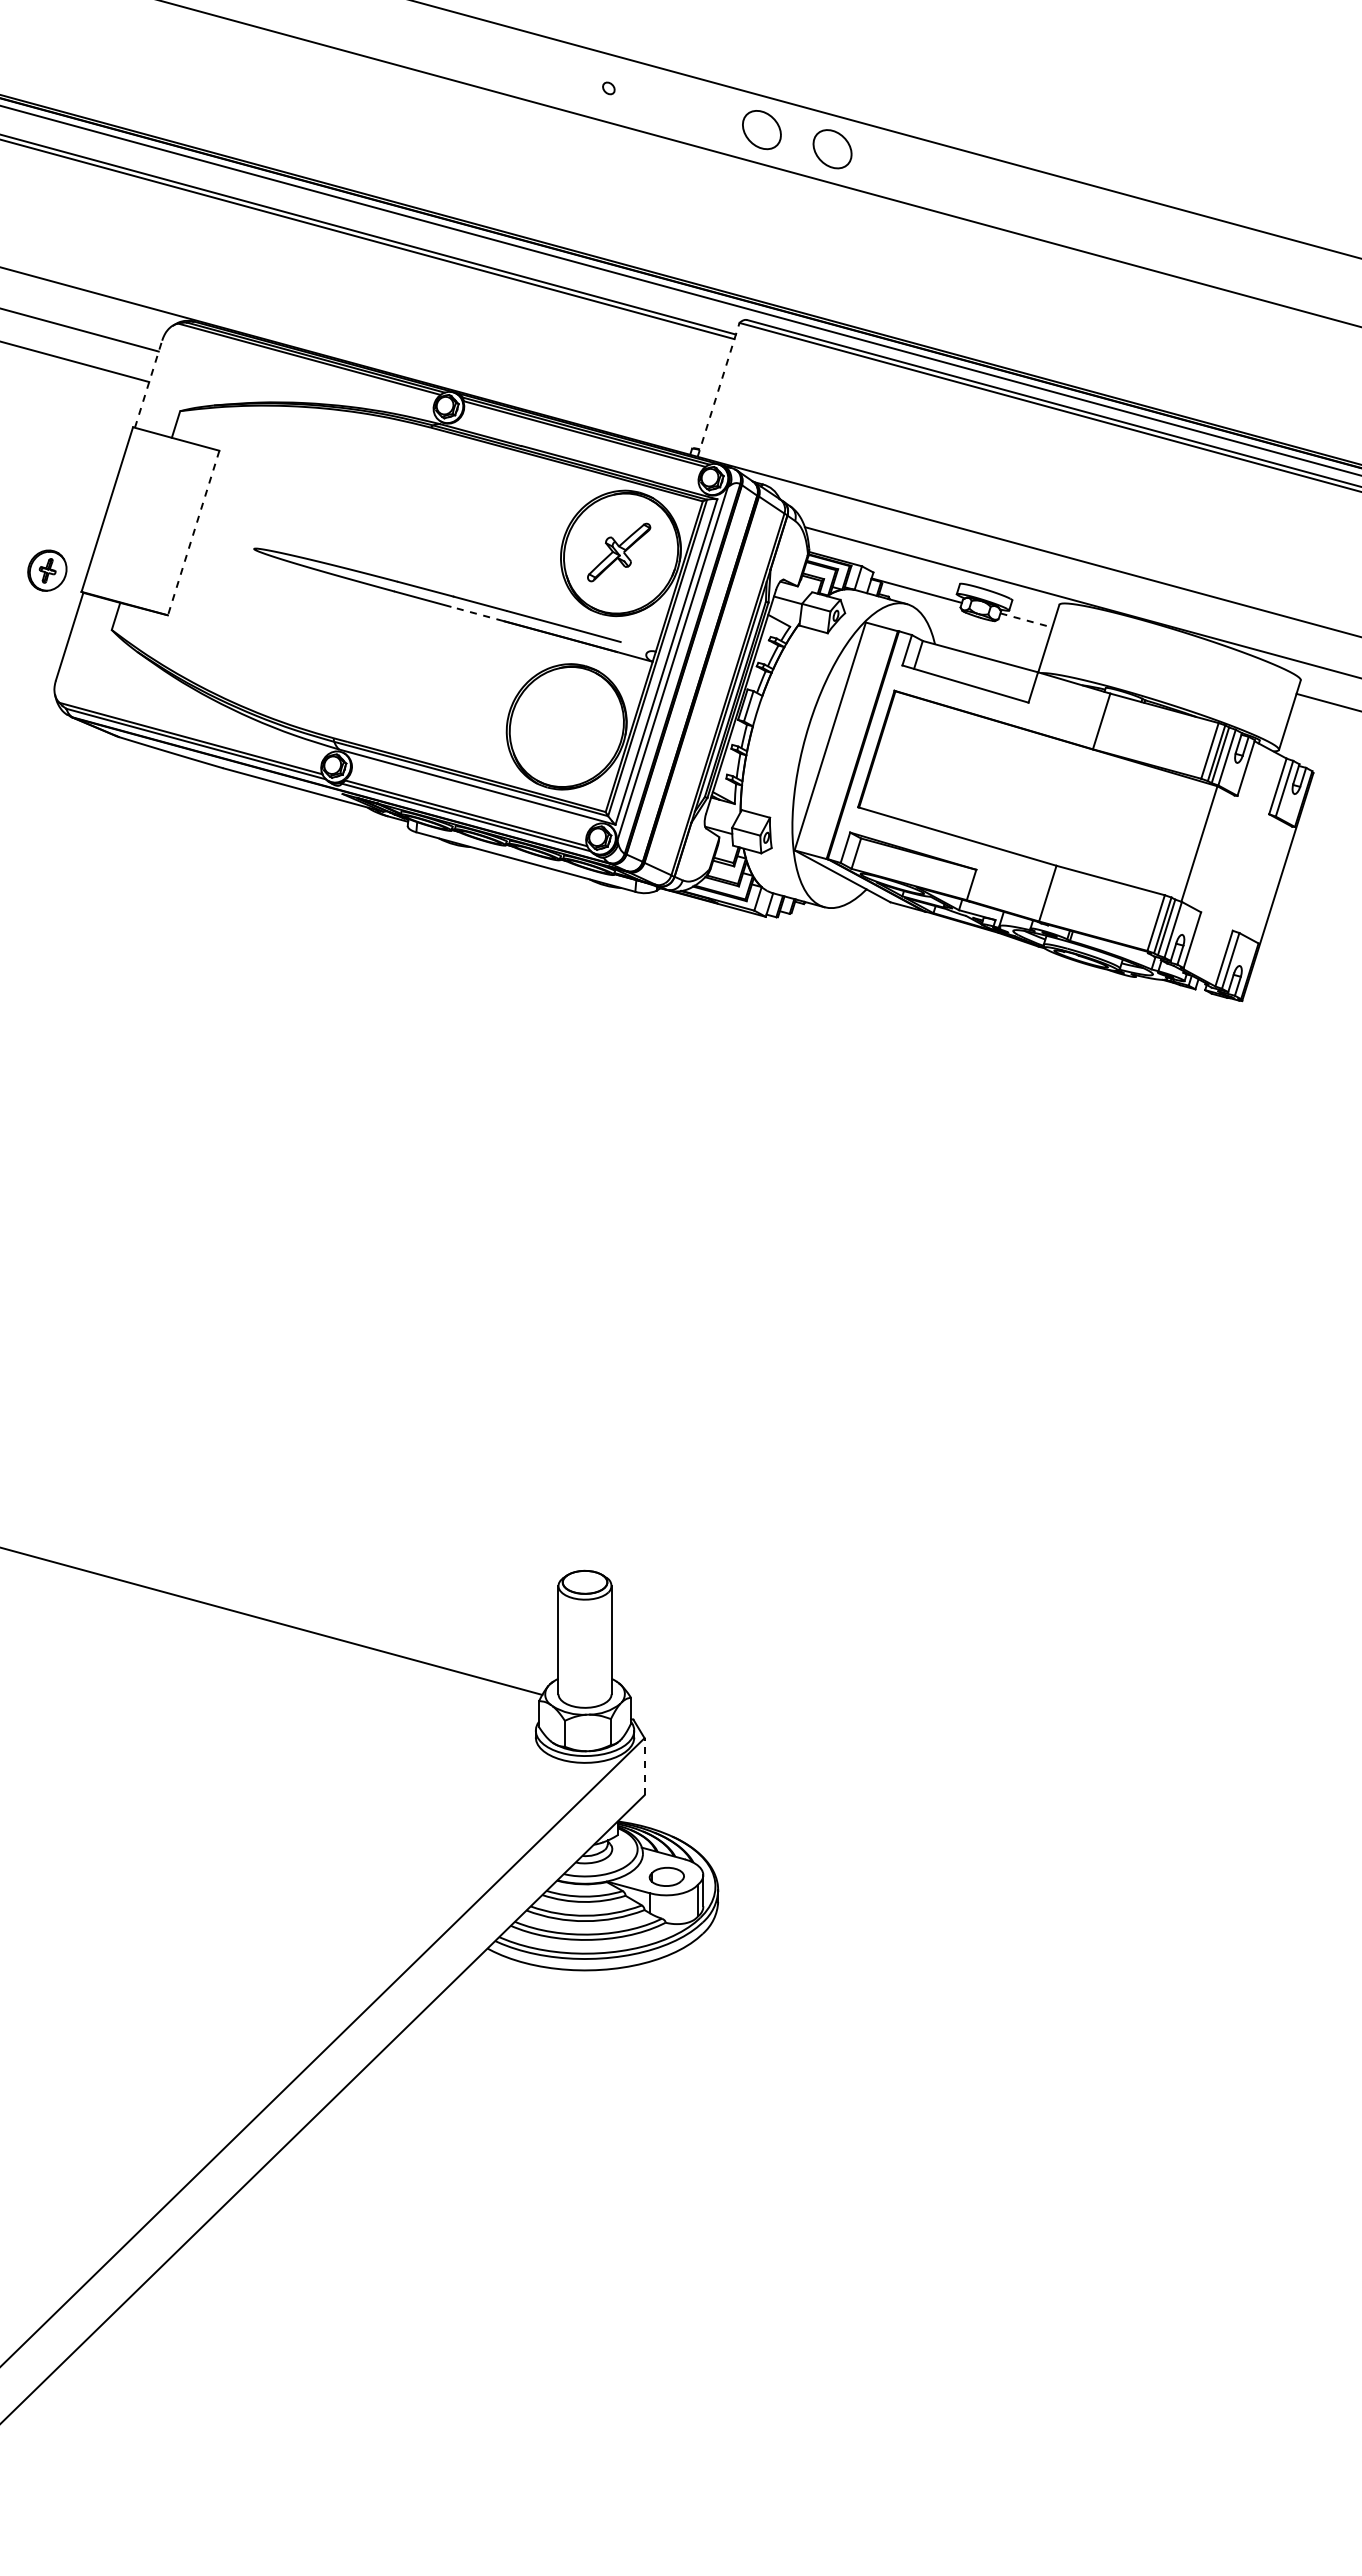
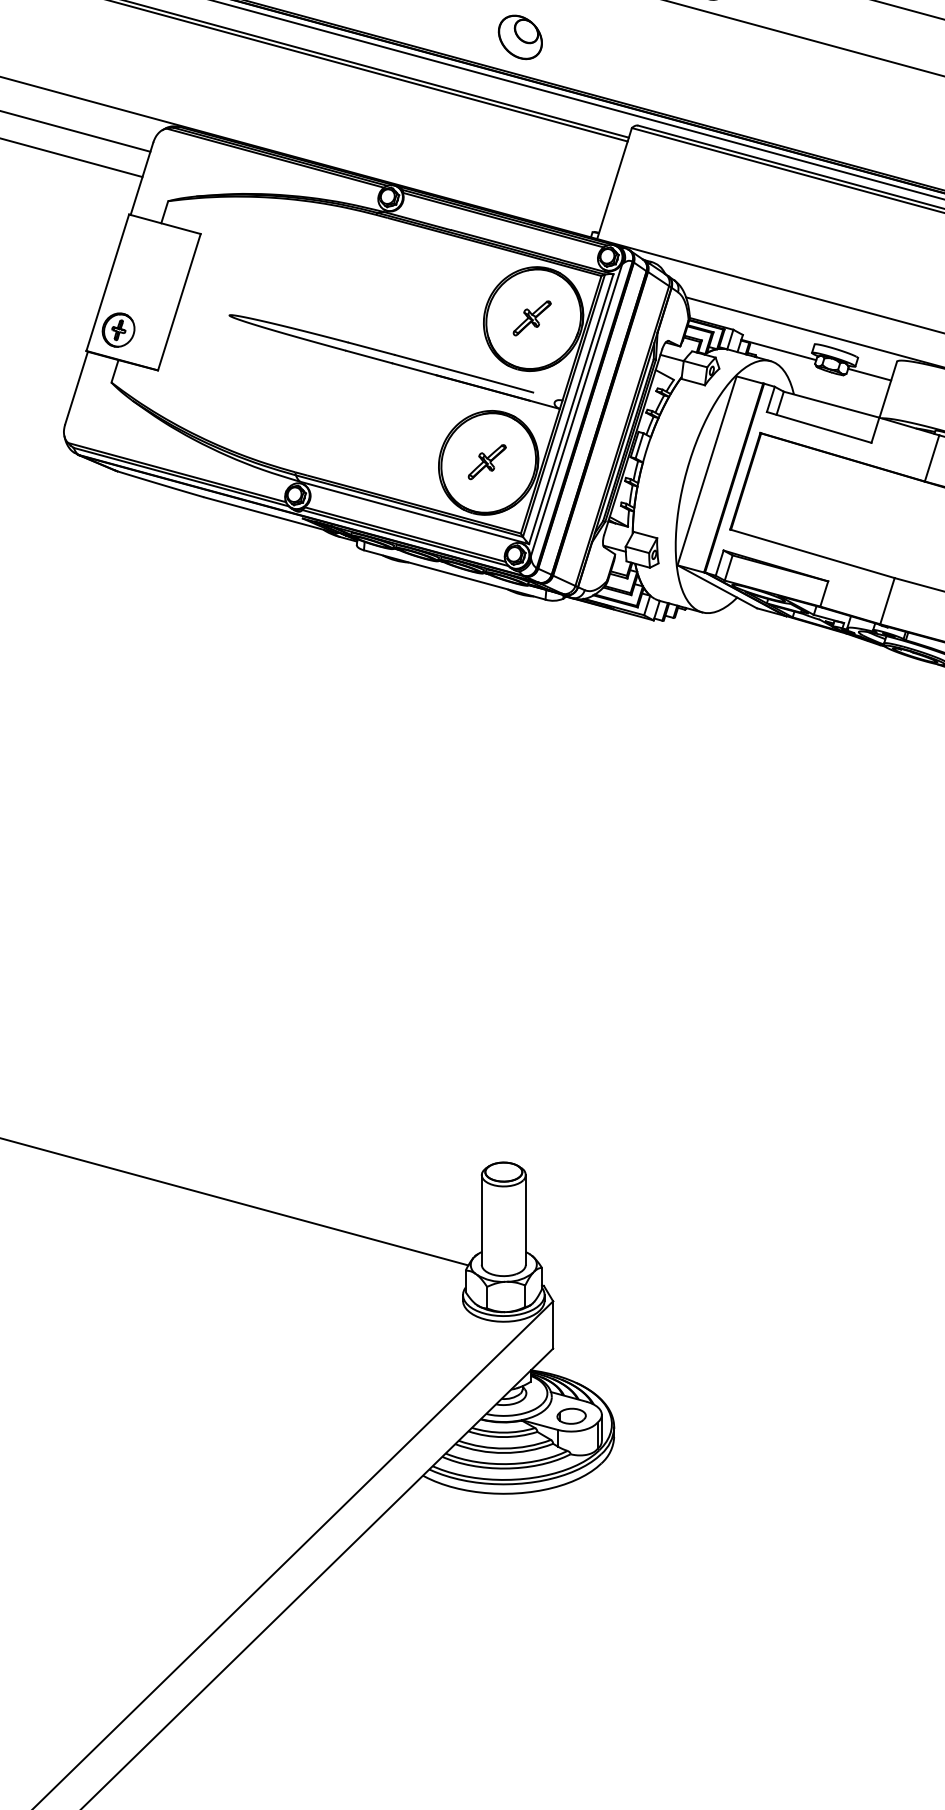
part: (604, 213) -> (519, 37), added
line: (148, 384) -> (141, 179), dashed -> solid
line: (718, 389) -> (614, 183), dashed -> solid
line: (193, 533) -> (179, 302), dashed -> solid
part: (619, 552) -> (532, 318), size x0.71
part: (47, 570) -> (118, 329), moved
line: (476, 613) -> (413, 368), dashed -> solid
line: (1026, 620) -> (869, 374), dashed -> solid
part: (564, 725) -> (486, 461), added
line: (644, 1766) -> (553, 1324), dashed -> solid

